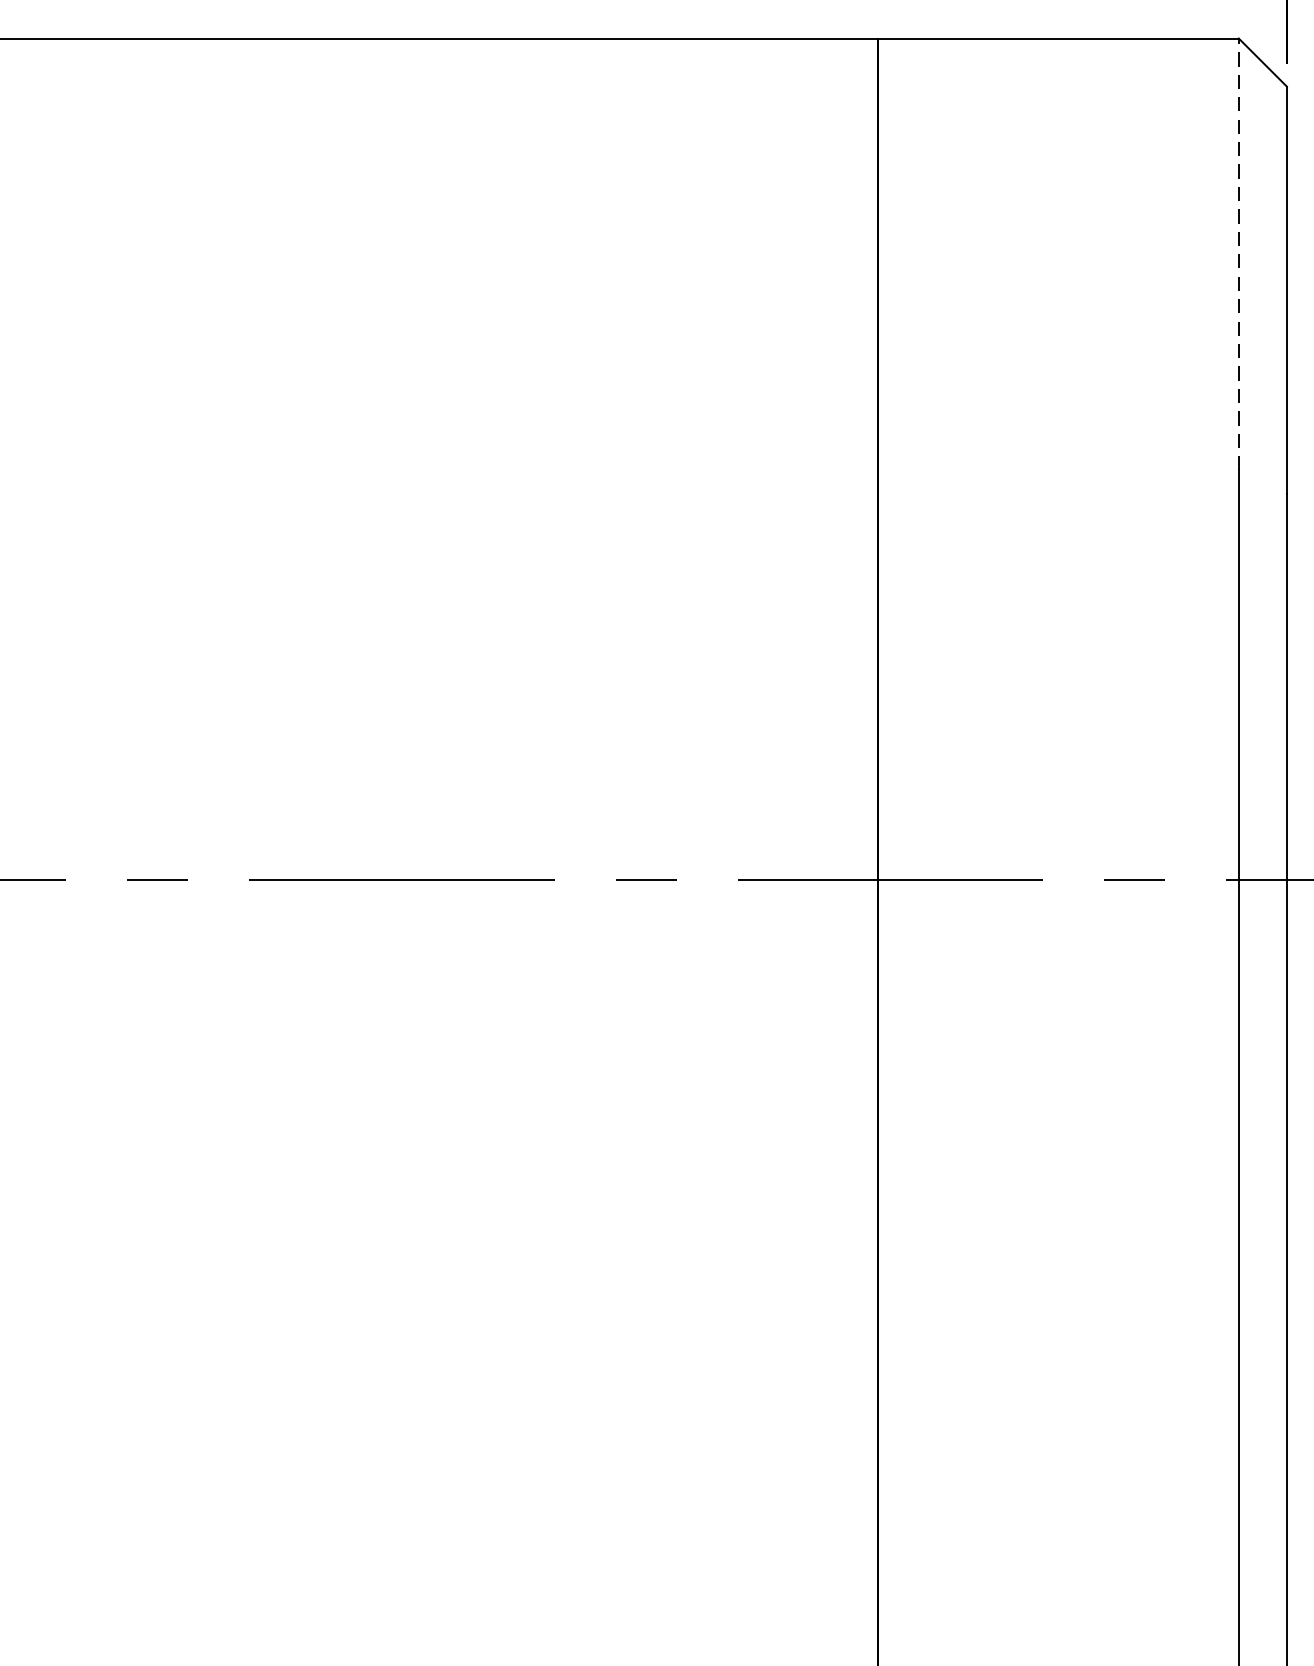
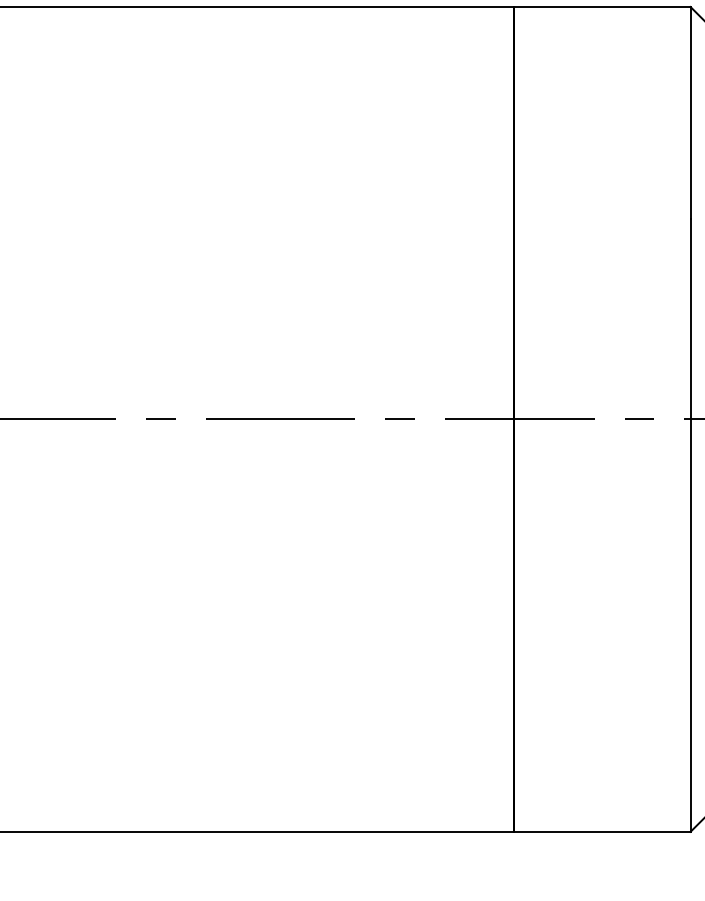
line: (1238, 253) -> (690, 112), dashed -> solid

